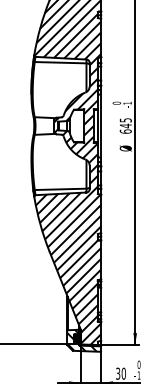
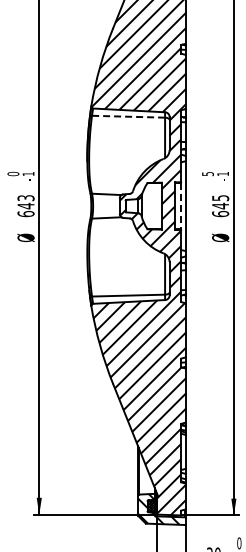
line: (60, 62) -> (128, 116), solid -> dashed
text: (116, 102) -> (207, 173), 0 -> 5
line: (98, 126) -> (181, 206), solid -> dashed

